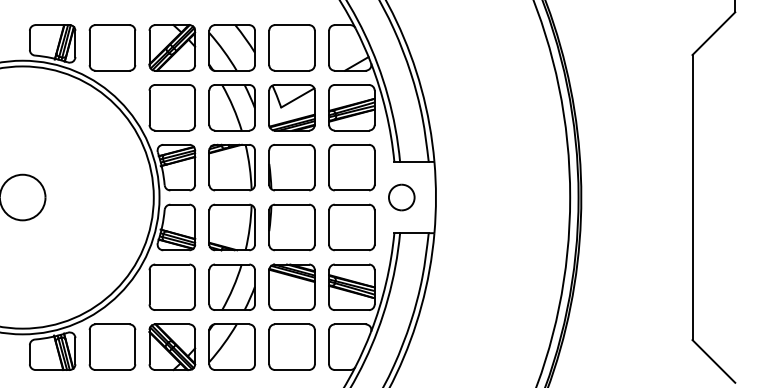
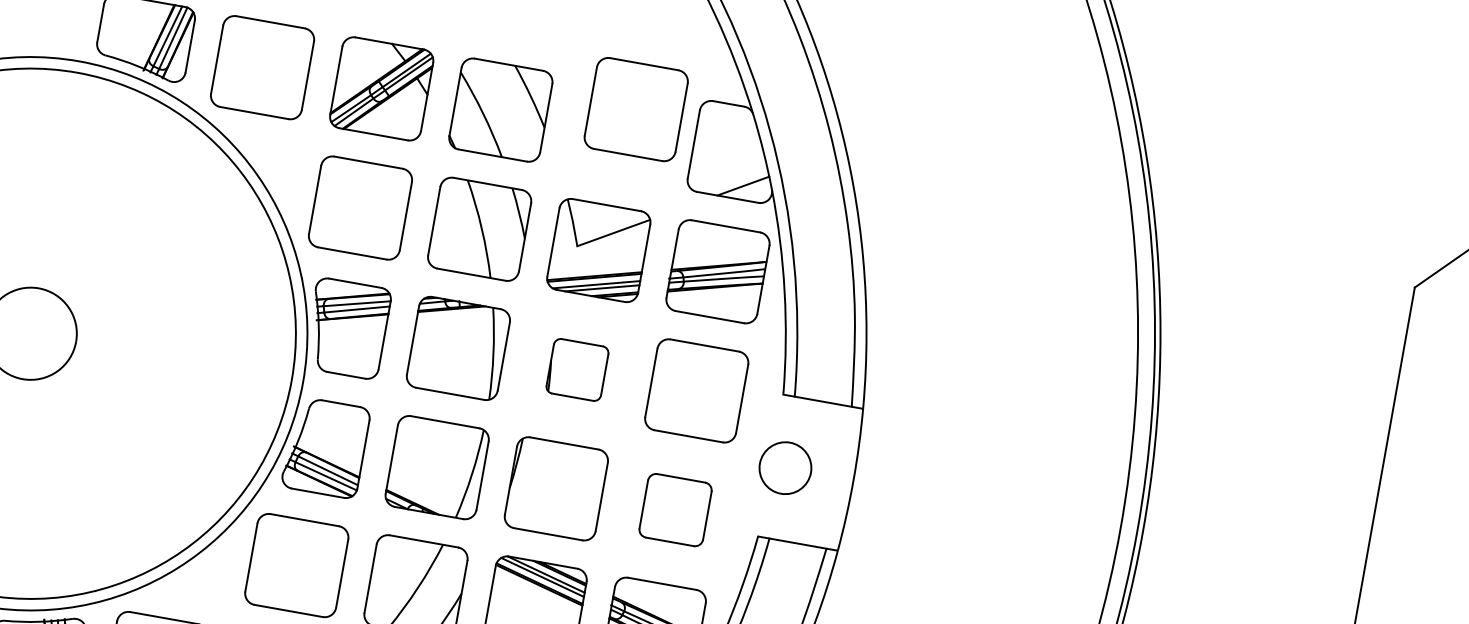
part: (291, 47) -> (635, 108), moved
part: (291, 167) -> (576, 369), size x0.6
part: (351, 227) -> (674, 509), size x0.7

